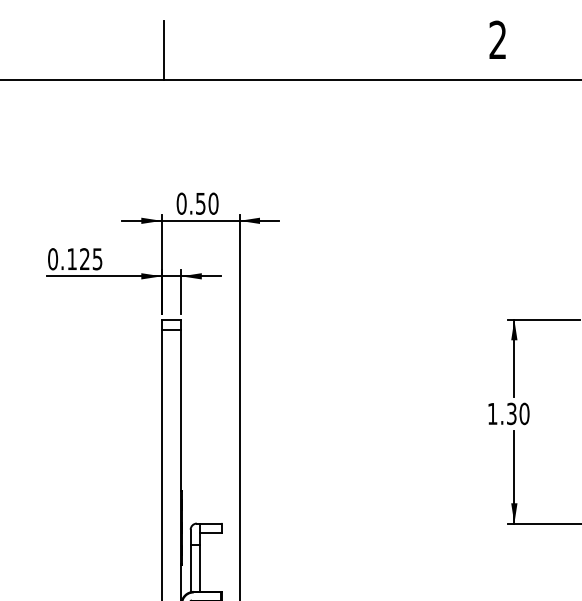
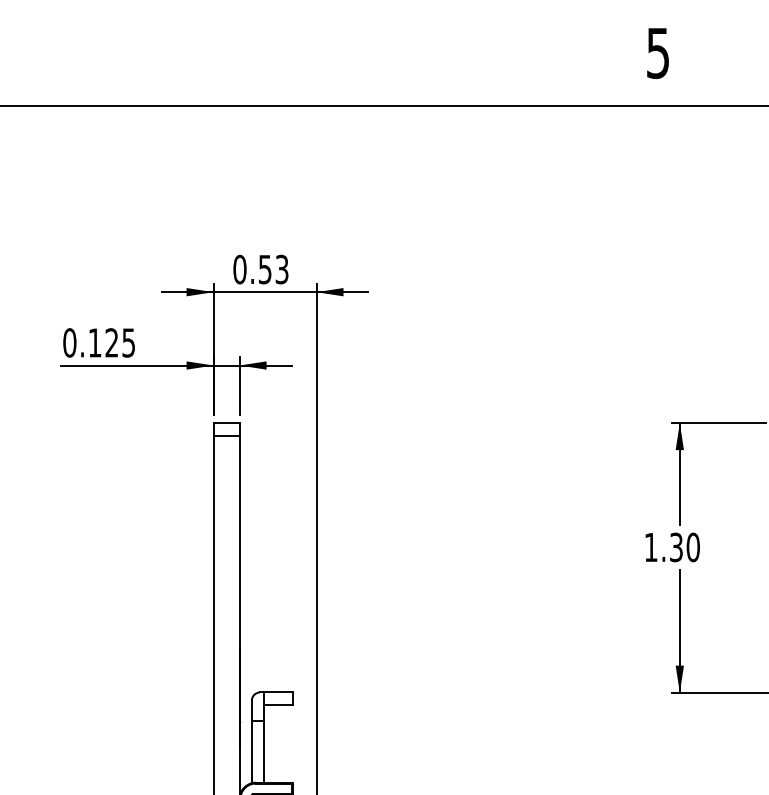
text: (497, 40) -> (657, 53), 2 -> 5
line: (164, 50) -> (217, 66), removed
text: (213, 203) -> (281, 269), 0.50 -> 0.53

